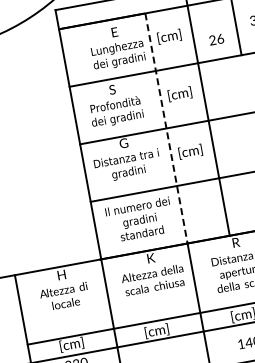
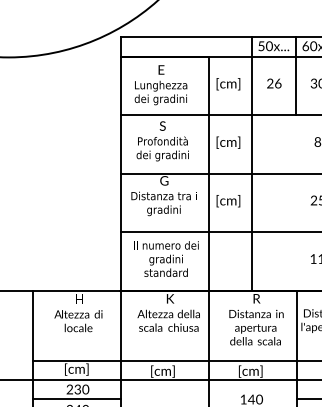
text: (216, 39) -> (274, 83), moved
text: (116, 47) -> (160, 85), moved
line: (165, 128) -> (208, 173), dashed -> solid

